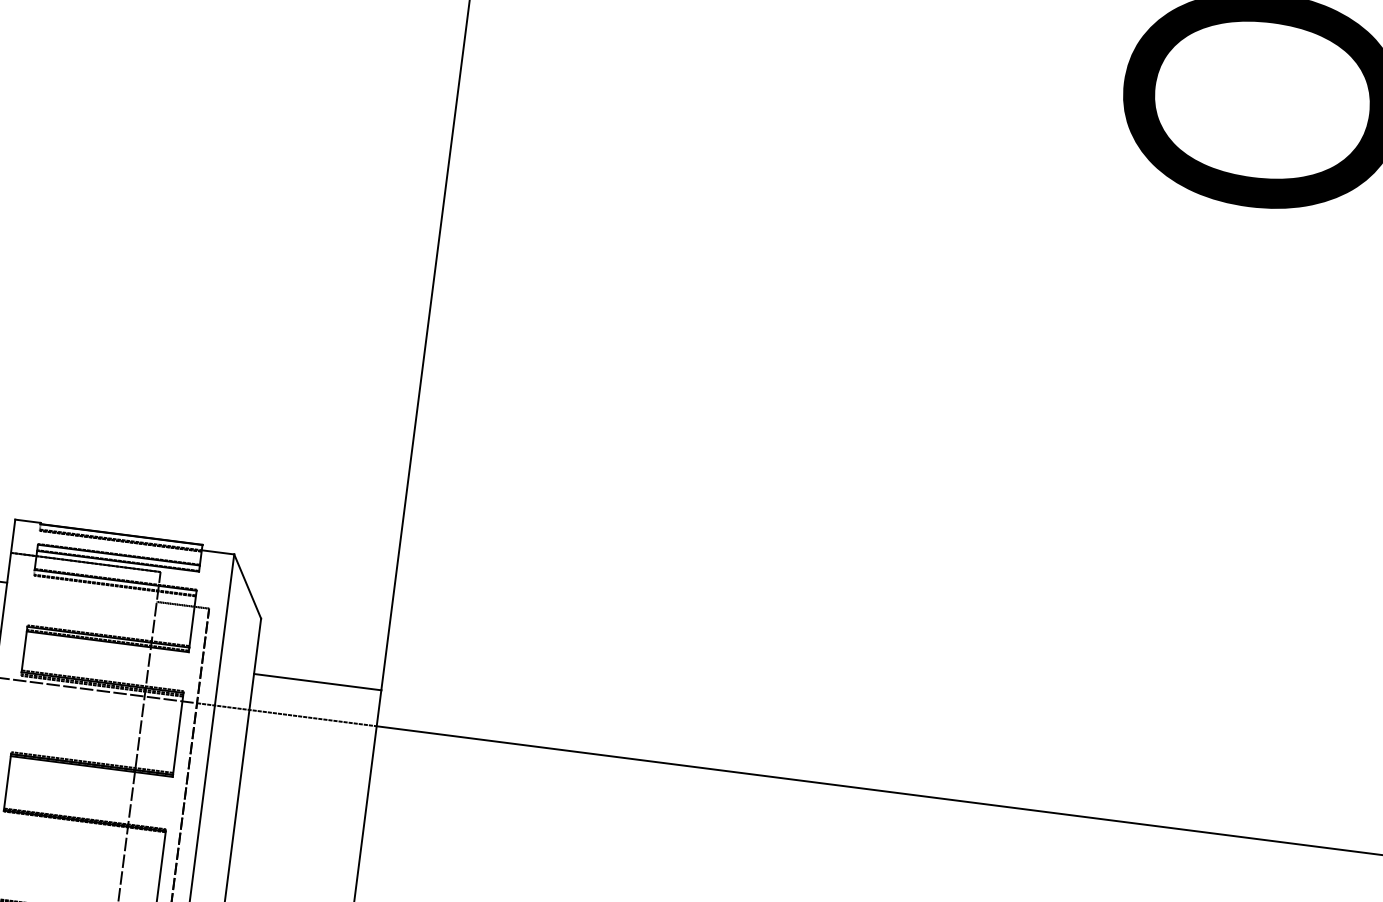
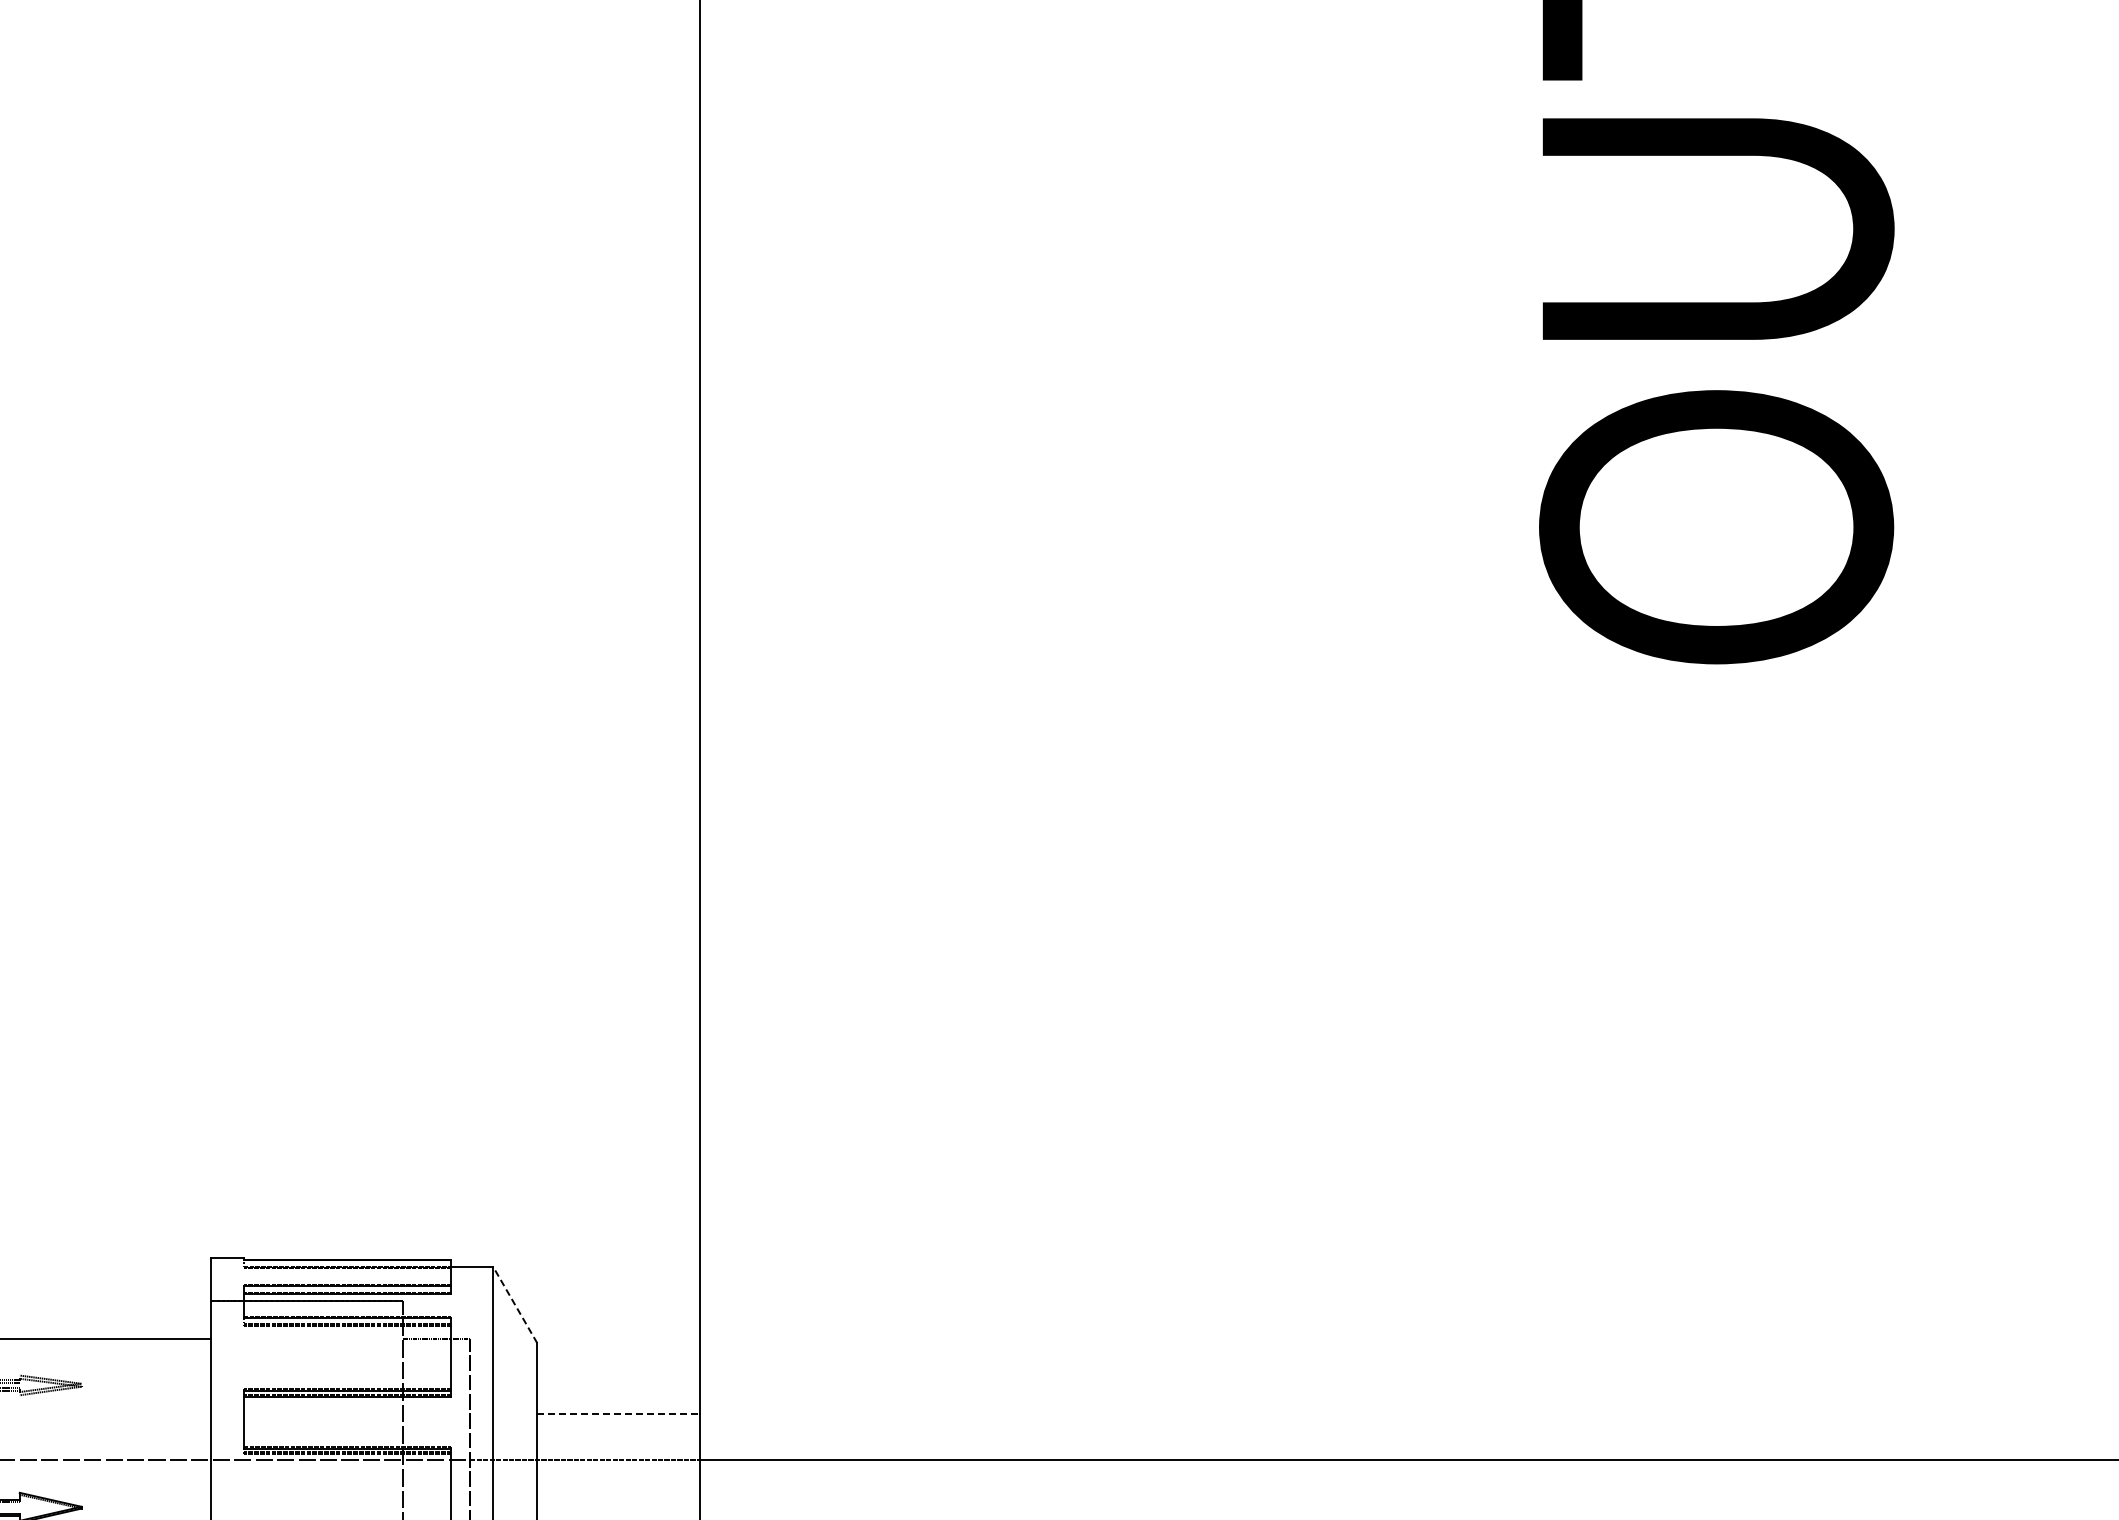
line: (247, 586) -> (514, 1304), solid -> dashed
line: (317, 682) -> (618, 1414), solid -> dashed

